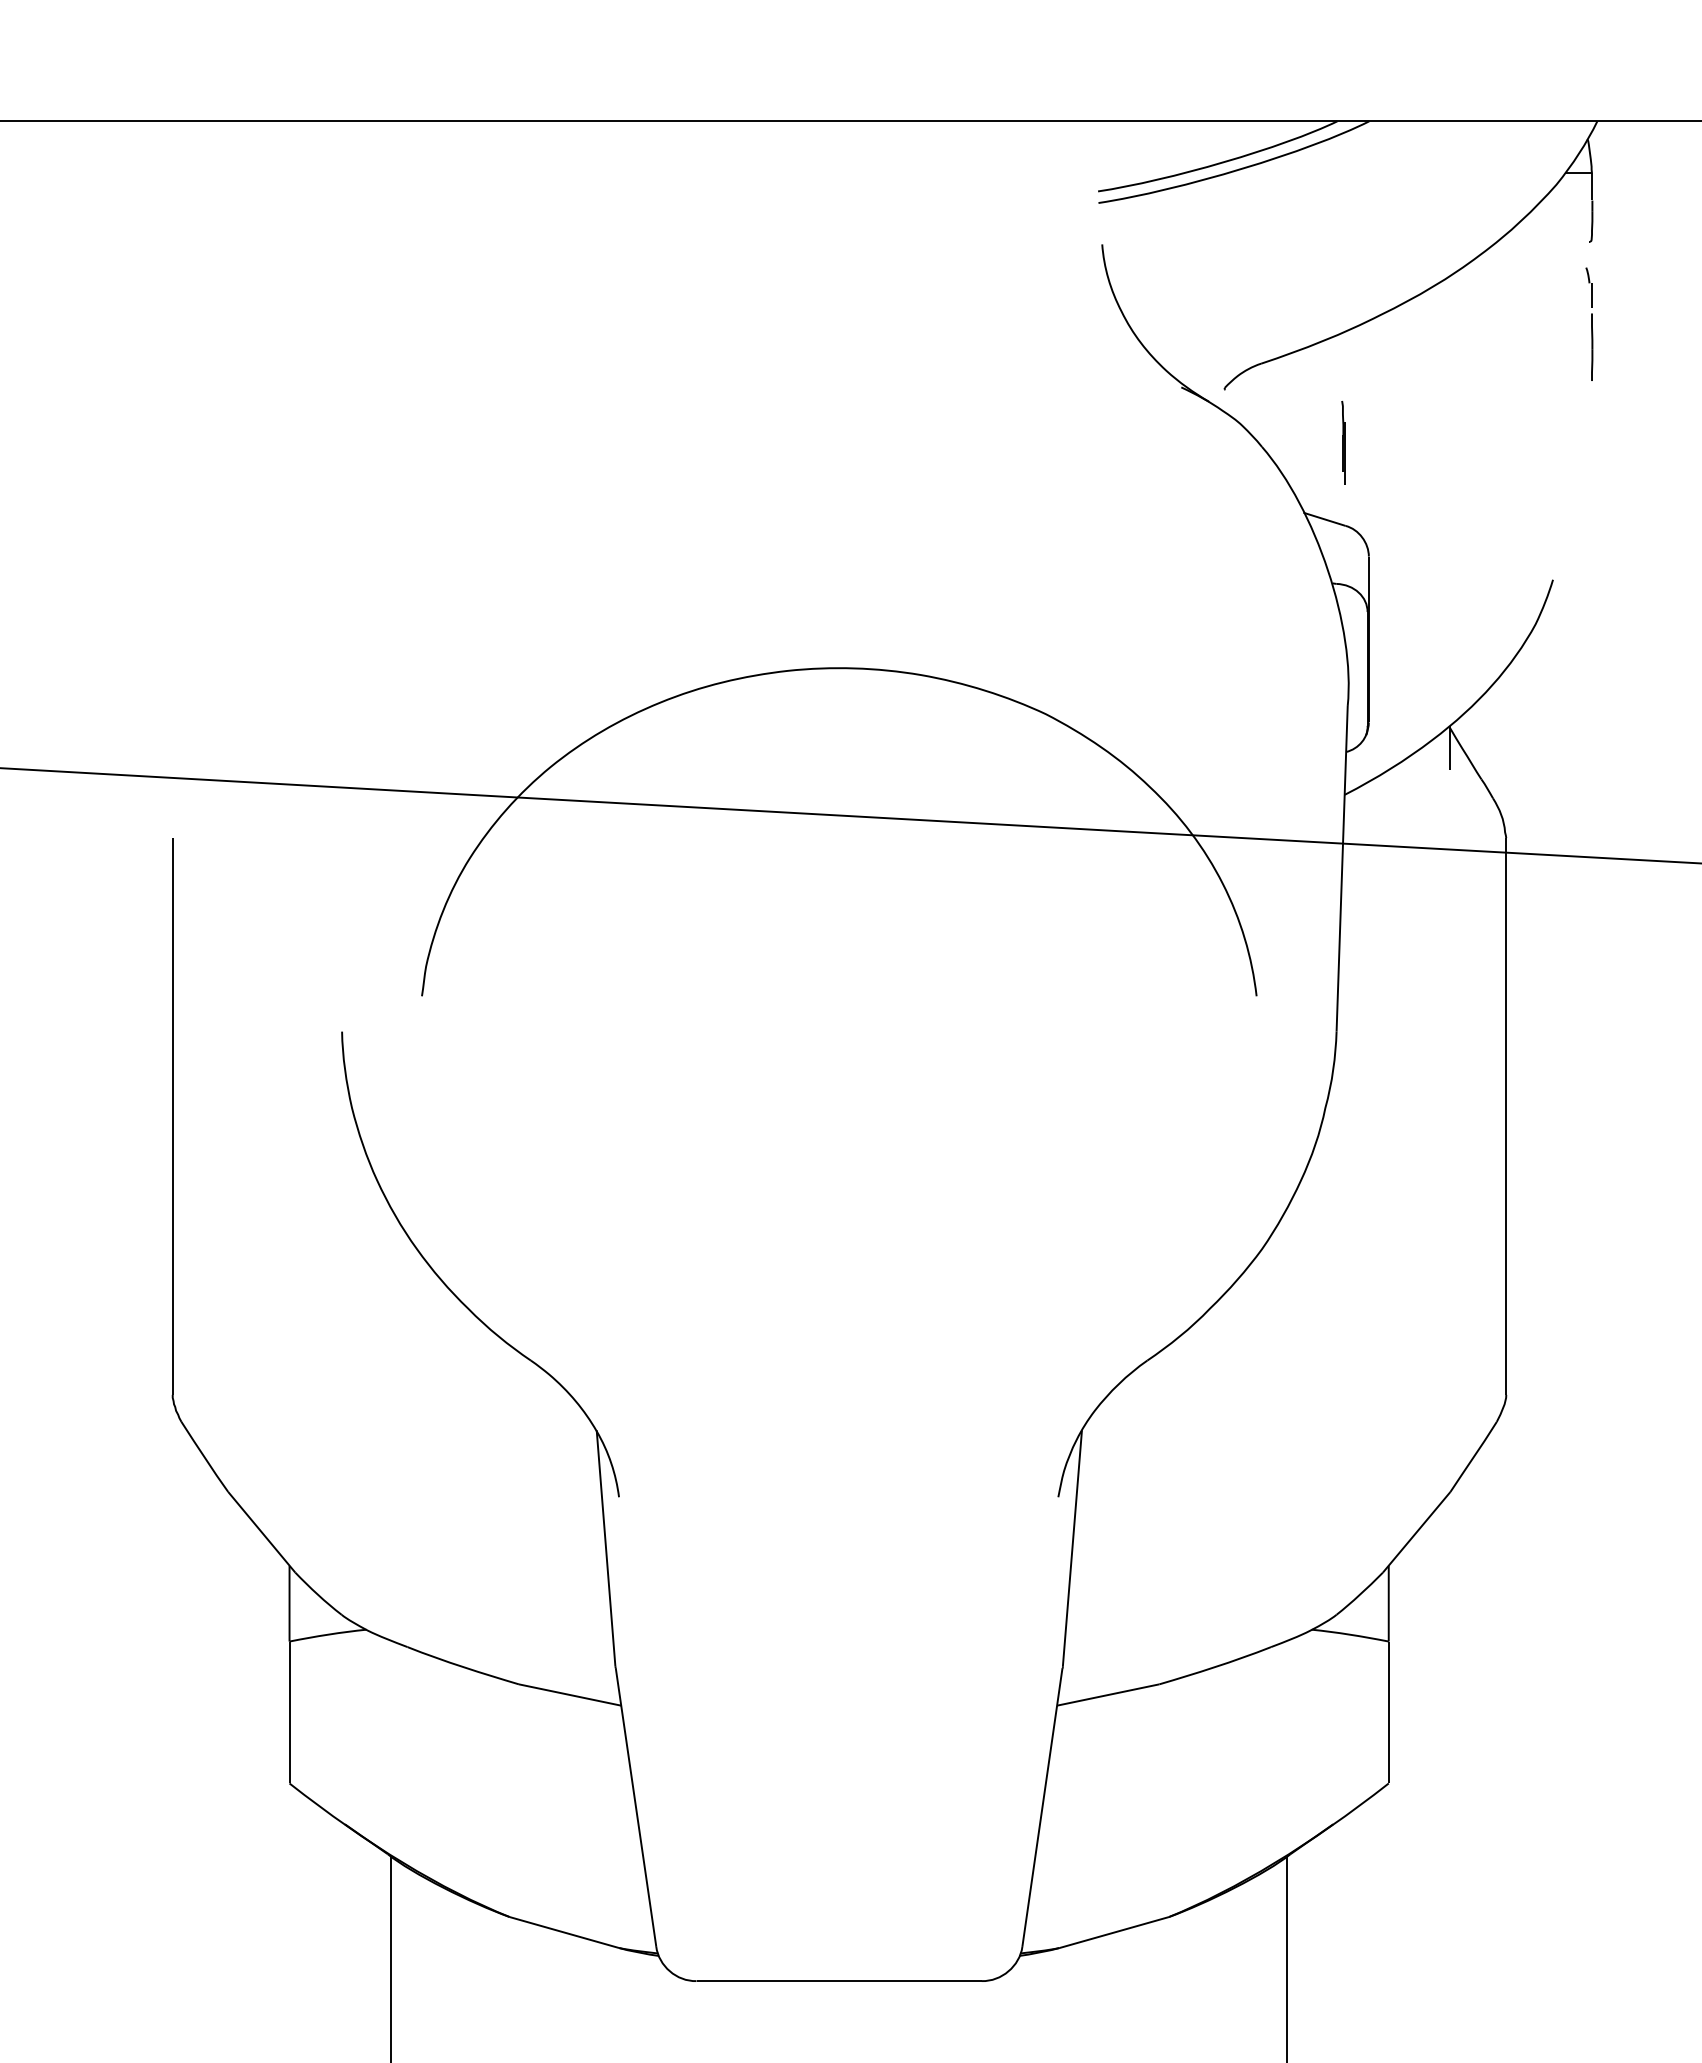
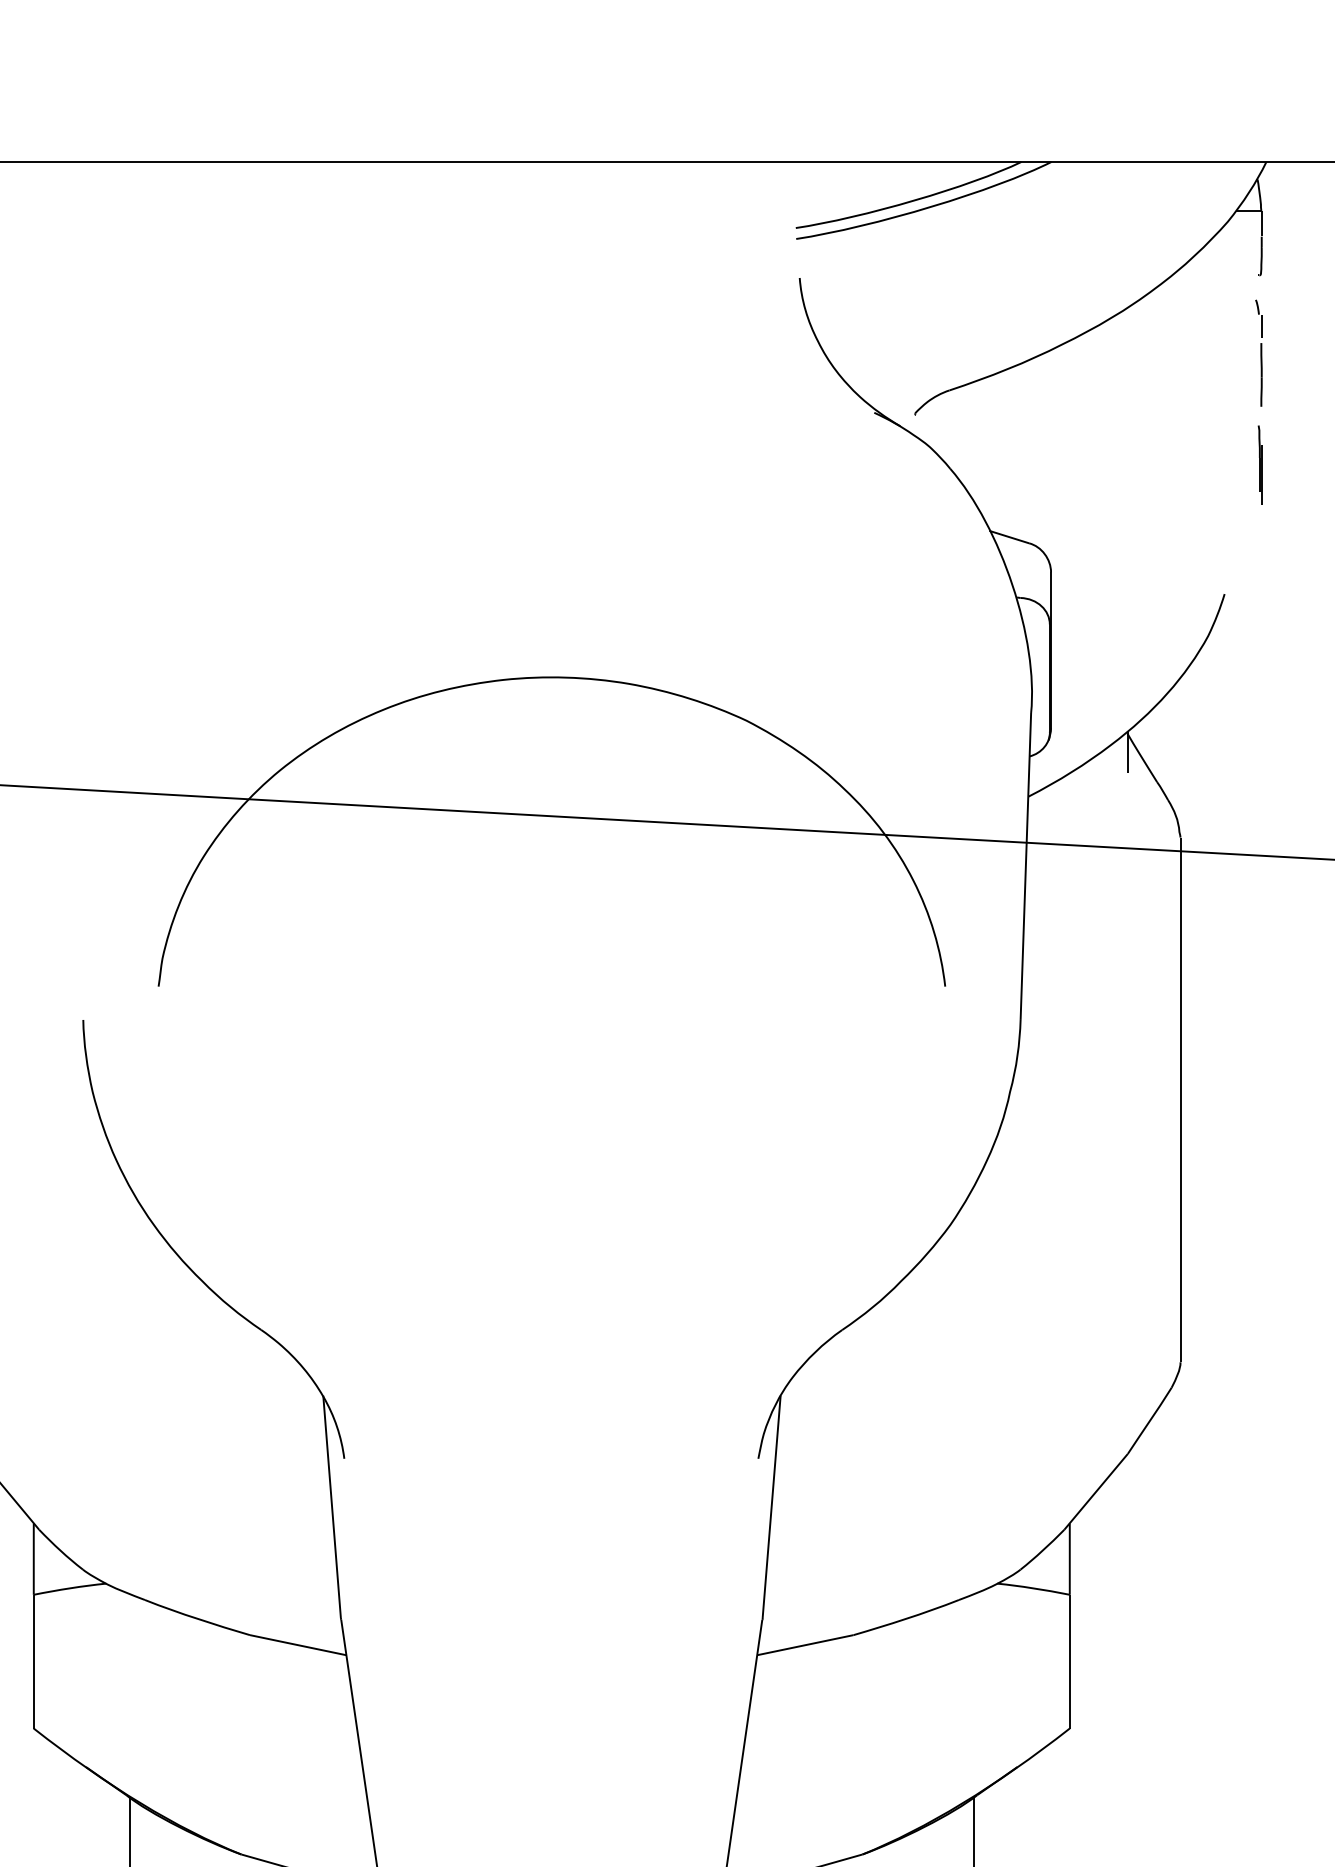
line: (1343, 442) -> (1259, 464), moved

